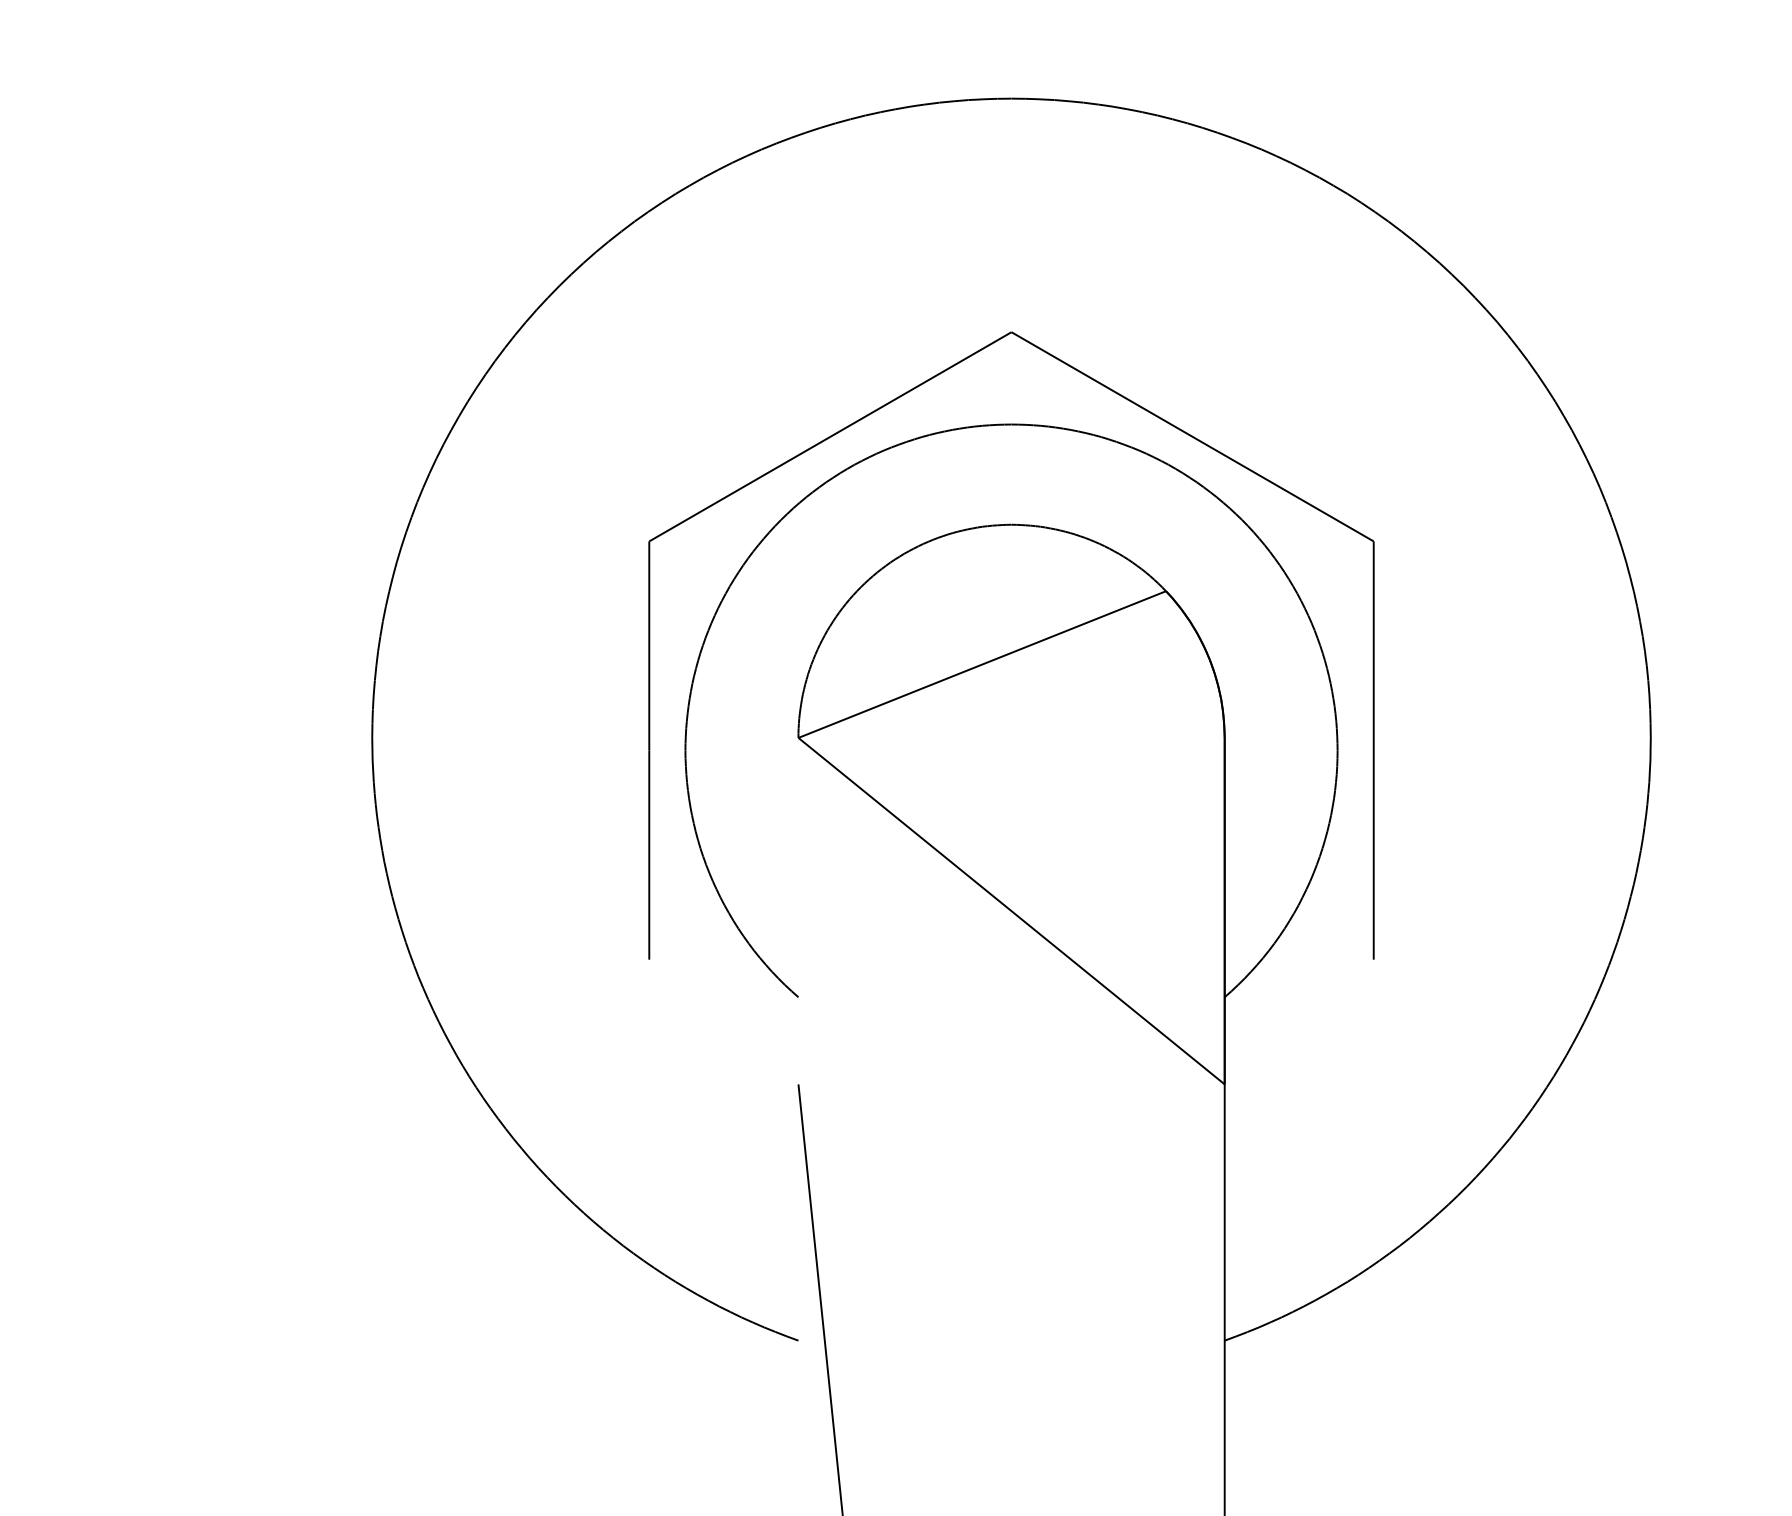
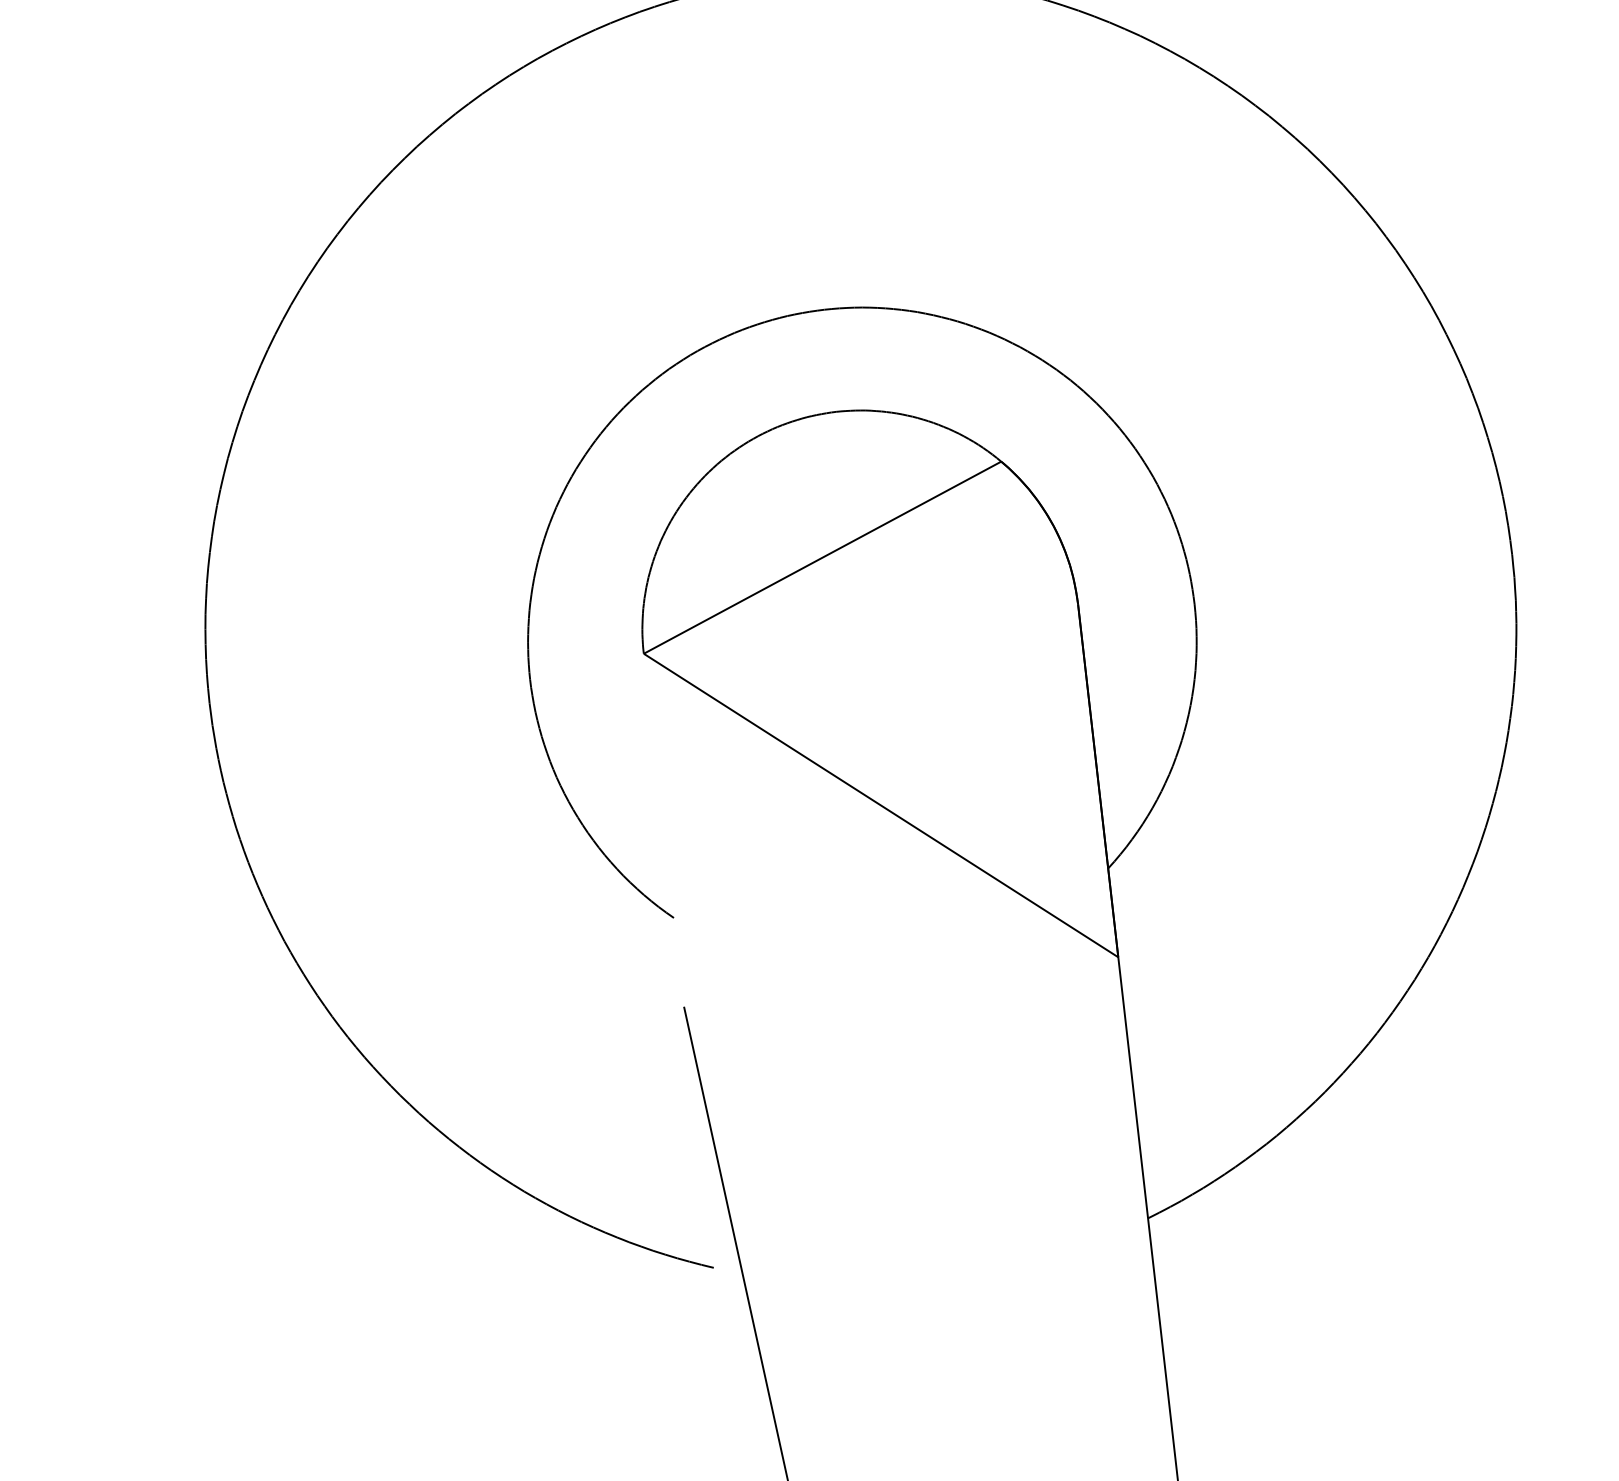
part: (878, 410) -> (687, 310), removed

